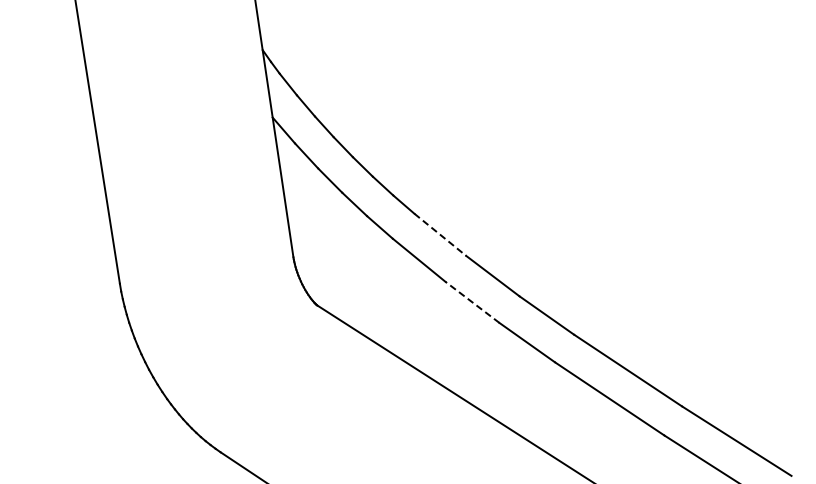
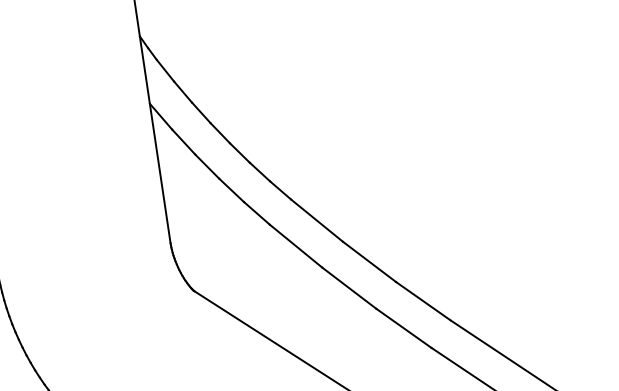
line: (440, 235) -> (317, 221), dashed -> solid
line: (472, 302) -> (349, 288), dashed -> solid

